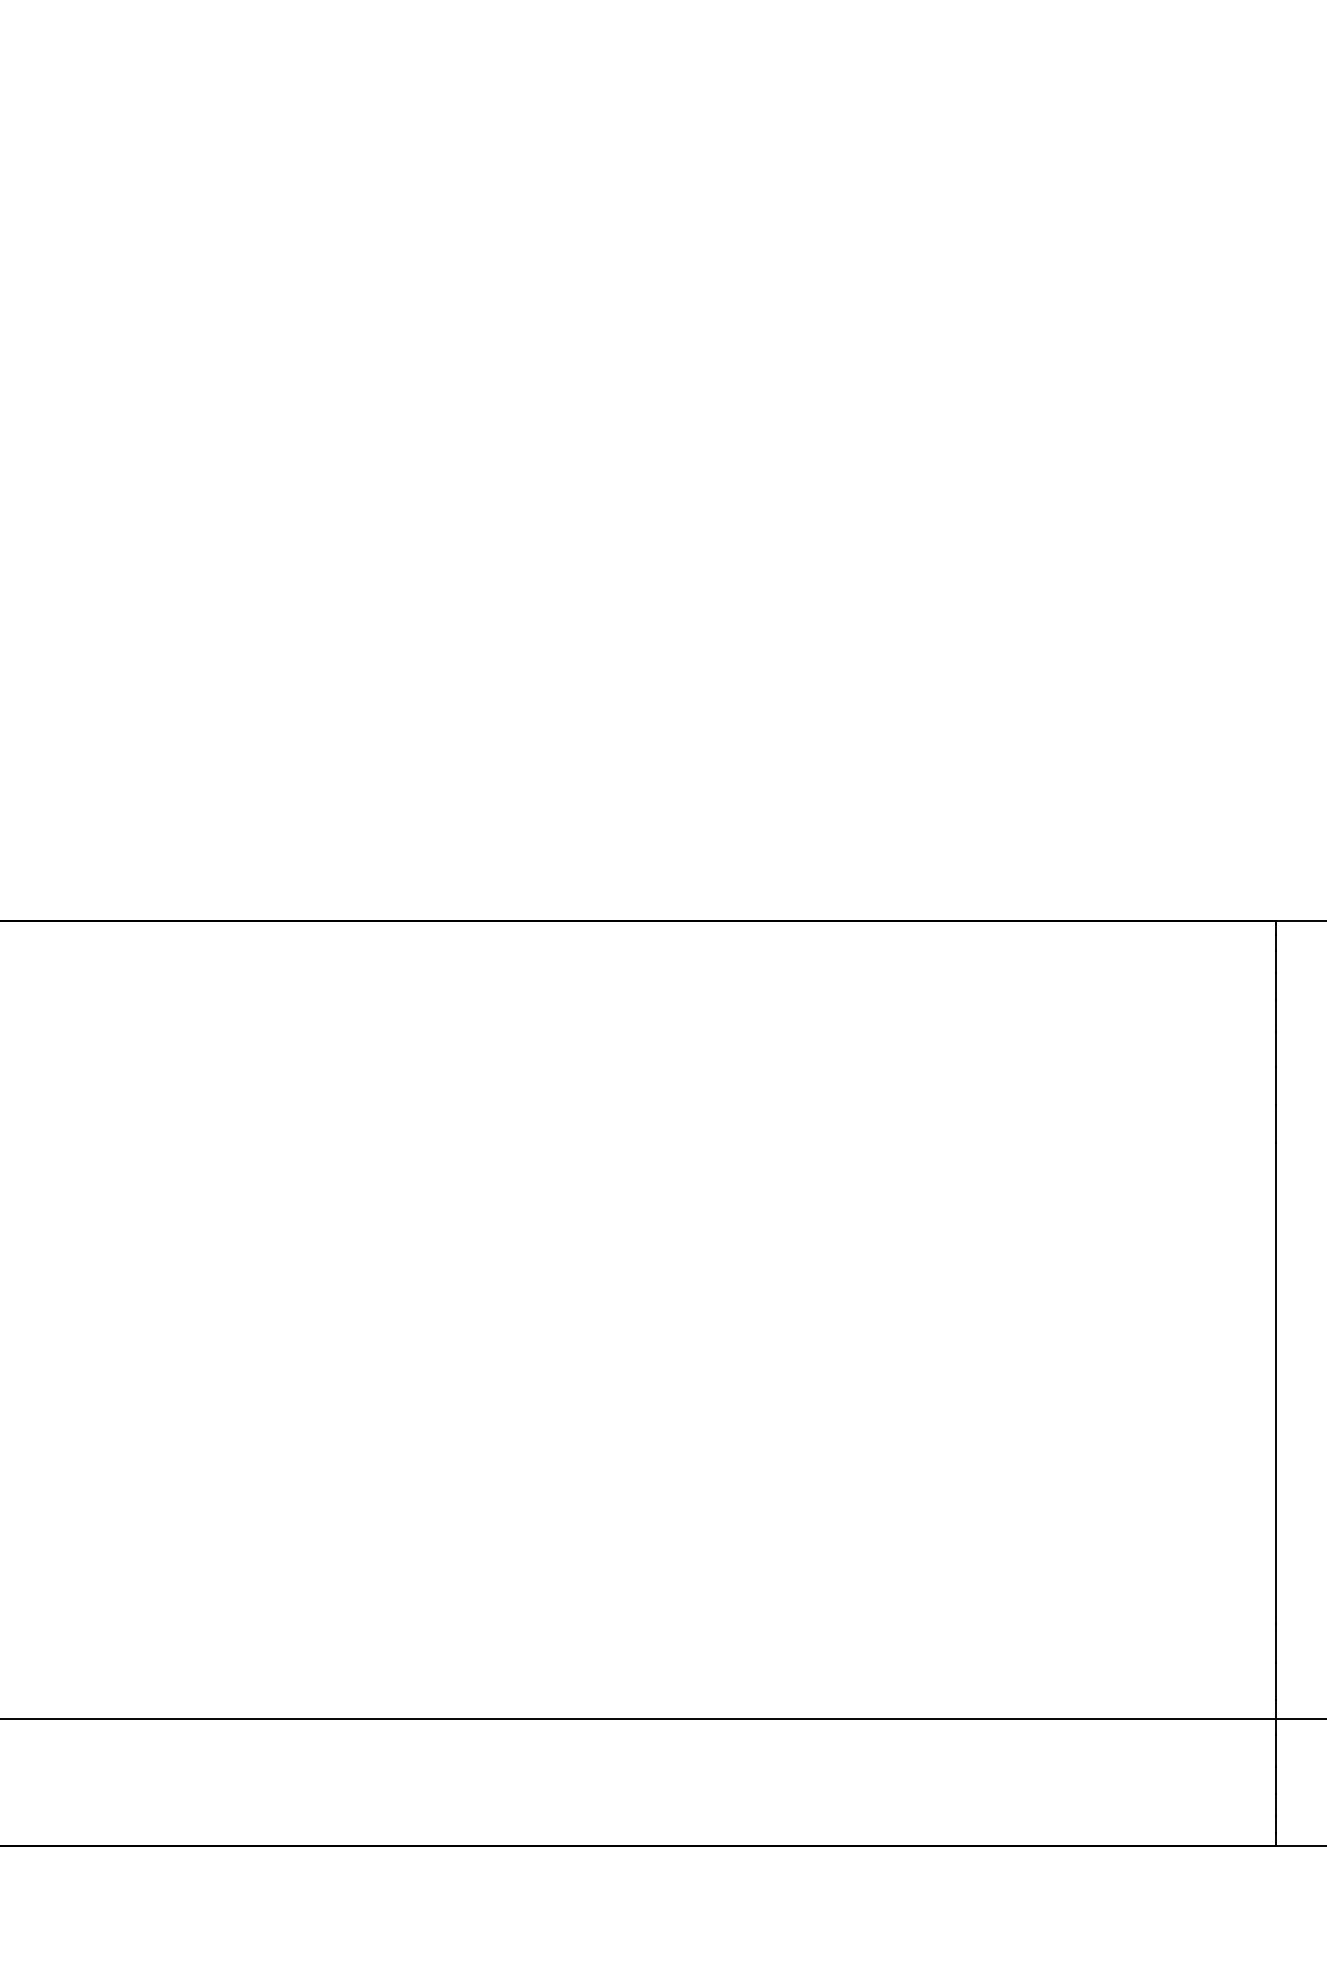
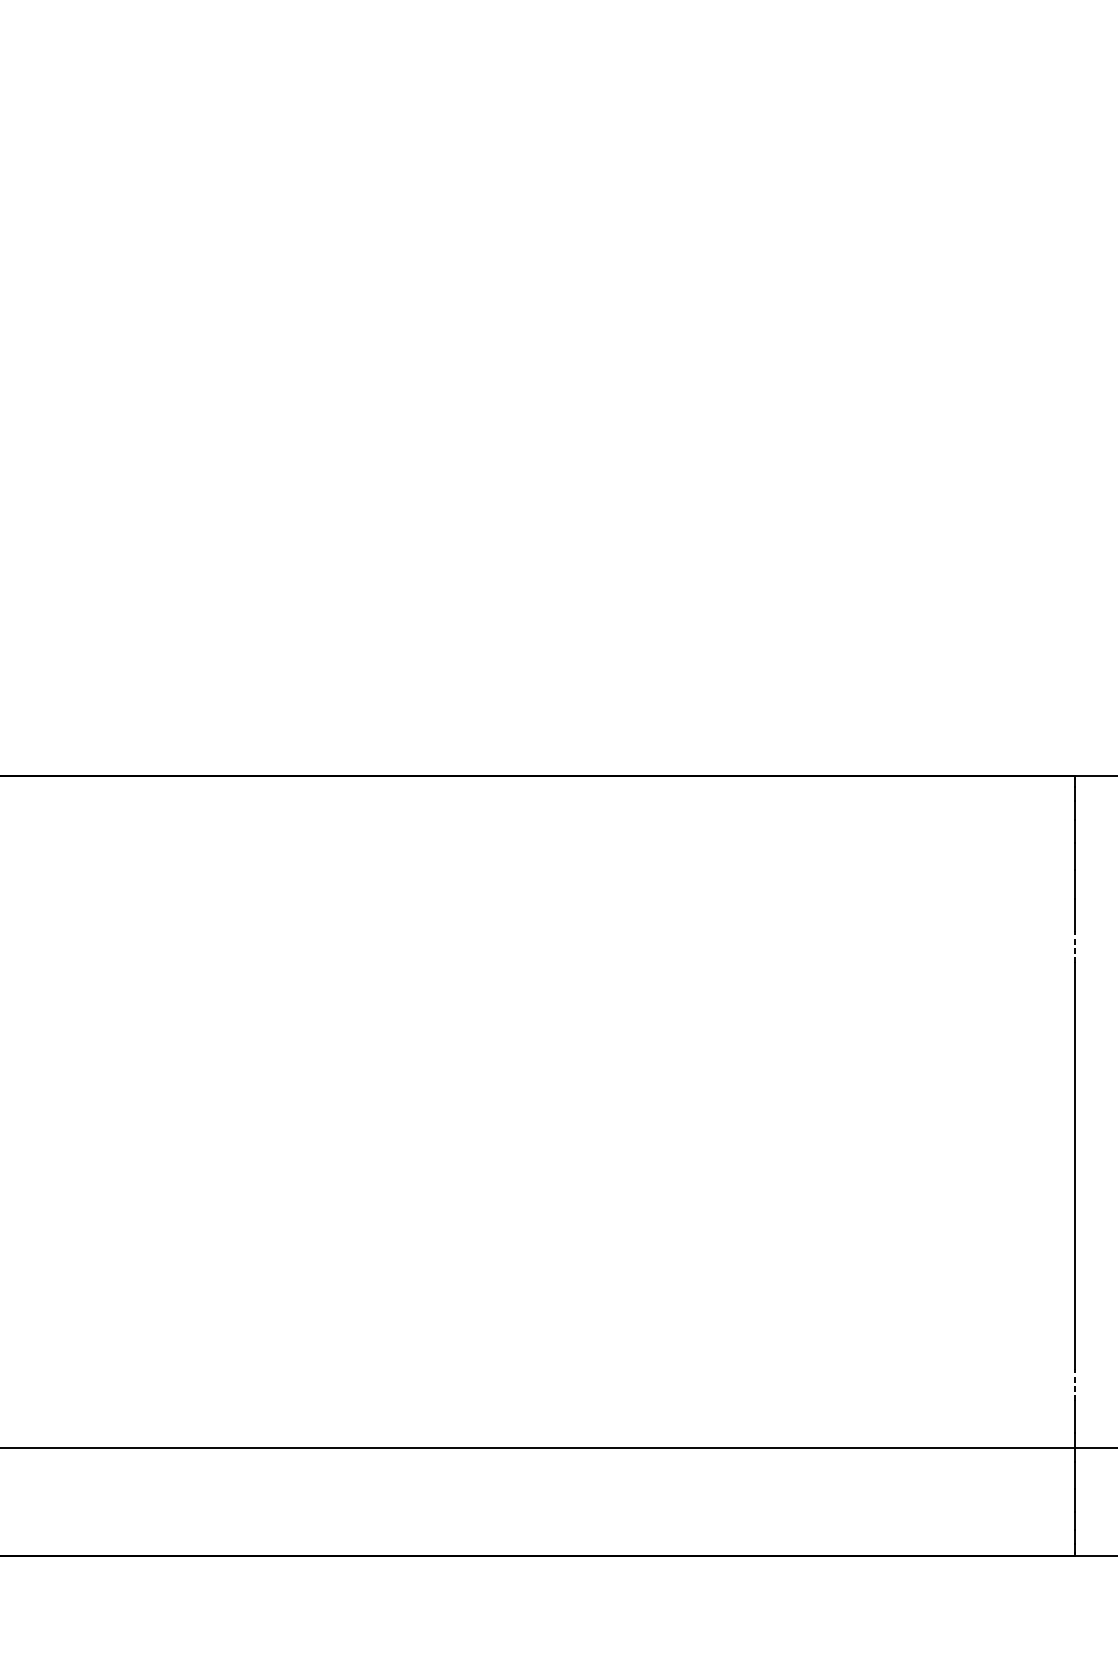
line: (1276, 1123) -> (1075, 946), solid -> dashed
line: (1276, 1643) -> (1075, 1384), solid -> dashed

